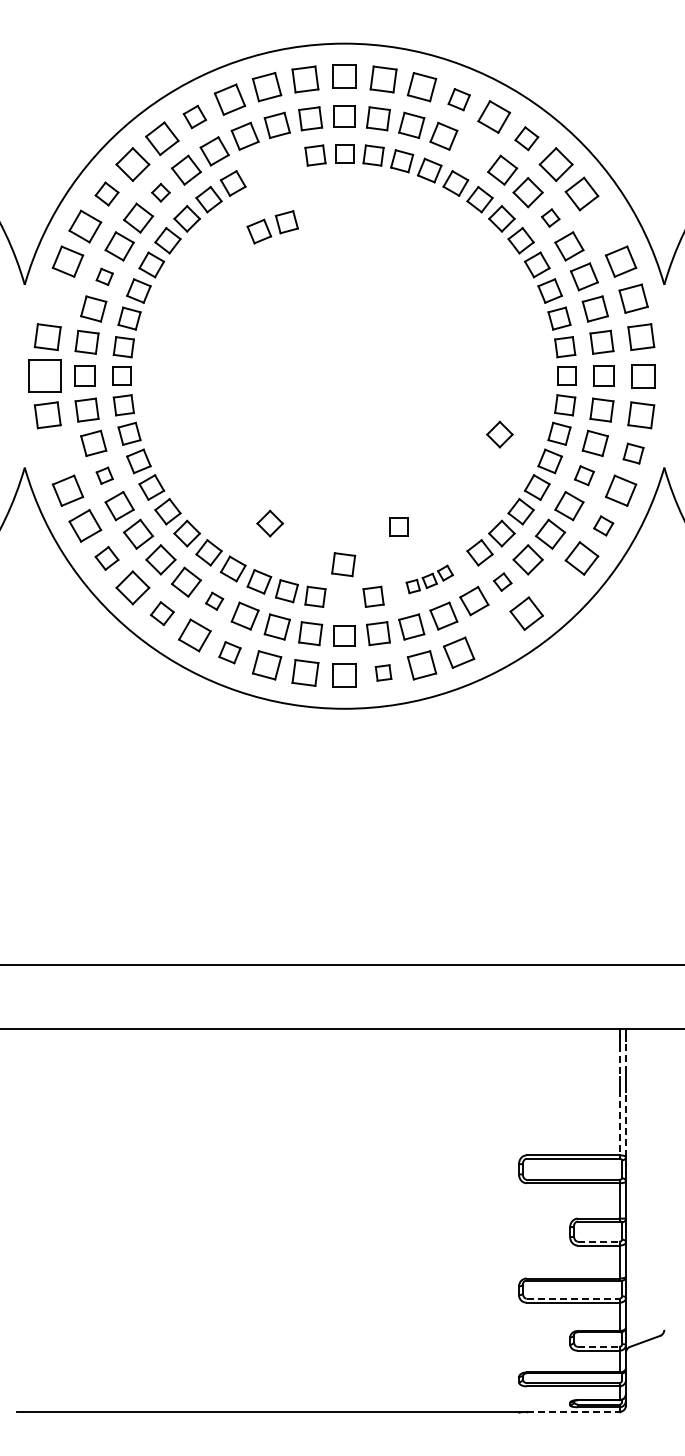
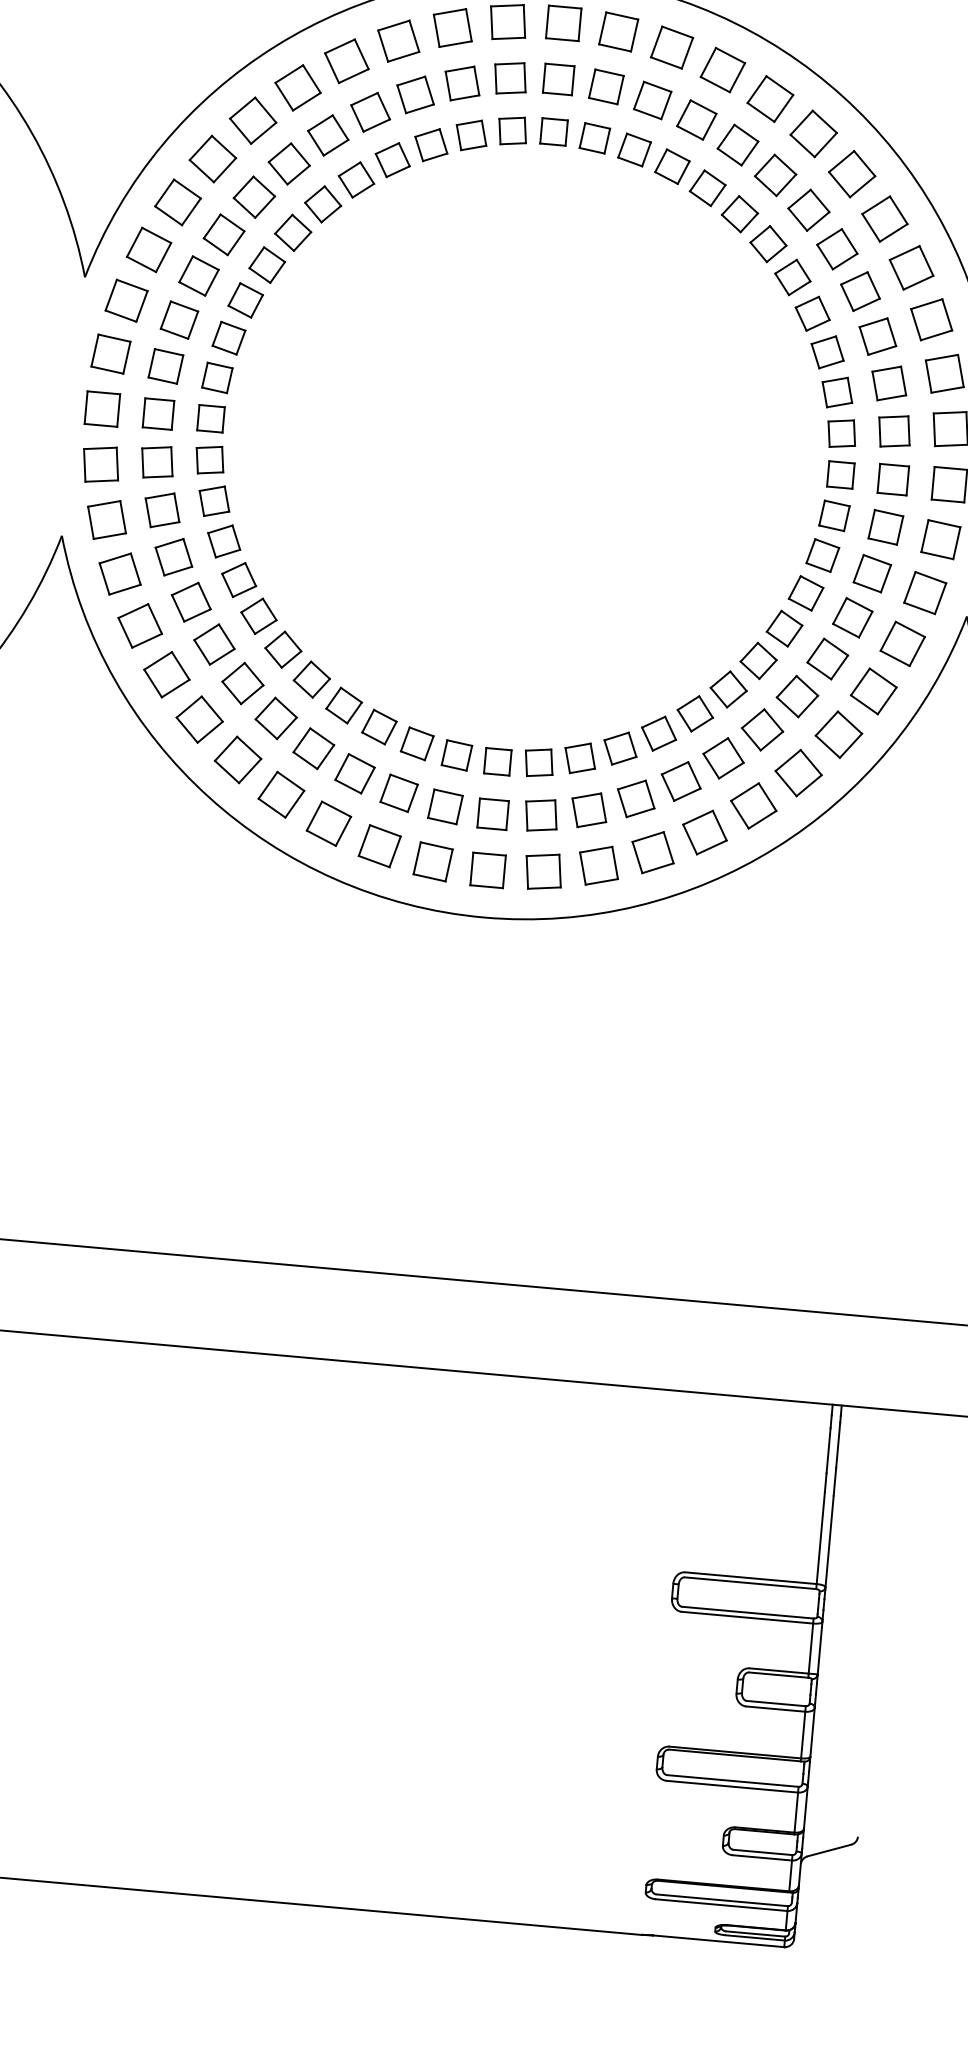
part: (459, 99) -> (723, 69), size x1.43
part: (194, 116) -> (346, 60), size x1.43
part: (526, 138) -> (813, 133), size x1.43
part: (474, 151) -> (738, 145), added
part: (160, 192) -> (288, 163), size x1.67
part: (106, 193) -> (212, 158), size x1.43
part: (550, 217) -> (837, 248), size x1.67
part: (603, 226) -> (911, 267), added
part: (272, 227) -> (450, 141), moved
part: (104, 276) -> (198, 275), size x1.67
part: (55, 298) -> (126, 300), added
part: (45, 376) -> (102, 409), size x0.71
part: (499, 434) -> (737, 548), removed
part: (55, 453) -> (107, 519), added
part: (633, 453) -> (925, 592), size x1.43
part: (104, 475) -> (173, 557), size x1.67
part: (584, 475) -> (852, 617), size x1.43
part: (269, 523) -> (401, 645), removed
part: (603, 525) -> (873, 690), size x1.67
part: (398, 526) -> (497, 761), moved
part: (106, 558) -> (166, 674), size x1.43
part: (343, 564) -> (500, 713), removed
part: (429, 579) -> (620, 745), size x1.67
part: (502, 581) -> (723, 757), size x1.67
part: (555, 587) -> (797, 772), added
part: (214, 601) -> (313, 749), size x1.67
part: (162, 613) -> (238, 759), size x1.43
part: (493, 635) -> (703, 832), added
part: (229, 652) -> (328, 823), size x1.43
part: (383, 672) -> (543, 871), size x1.67
line: (625, 1056) -> (837, 1444), dashed -> solid
line: (619, 1061) -> (828, 1451), dashed -> solid
line: (619, 1122) -> (820, 1537), dashed -> solid
line: (625, 1124) -> (828, 1541), dashed -> solid
line: (598, 1241) -> (775, 1703), dashed -> solid
line: (573, 1298) -> (733, 1780), dashed -> solid
line: (598, 1346) -> (762, 1851), dashed -> solid
line: (573, 1411) -> (719, 1940), dashed -> solid

